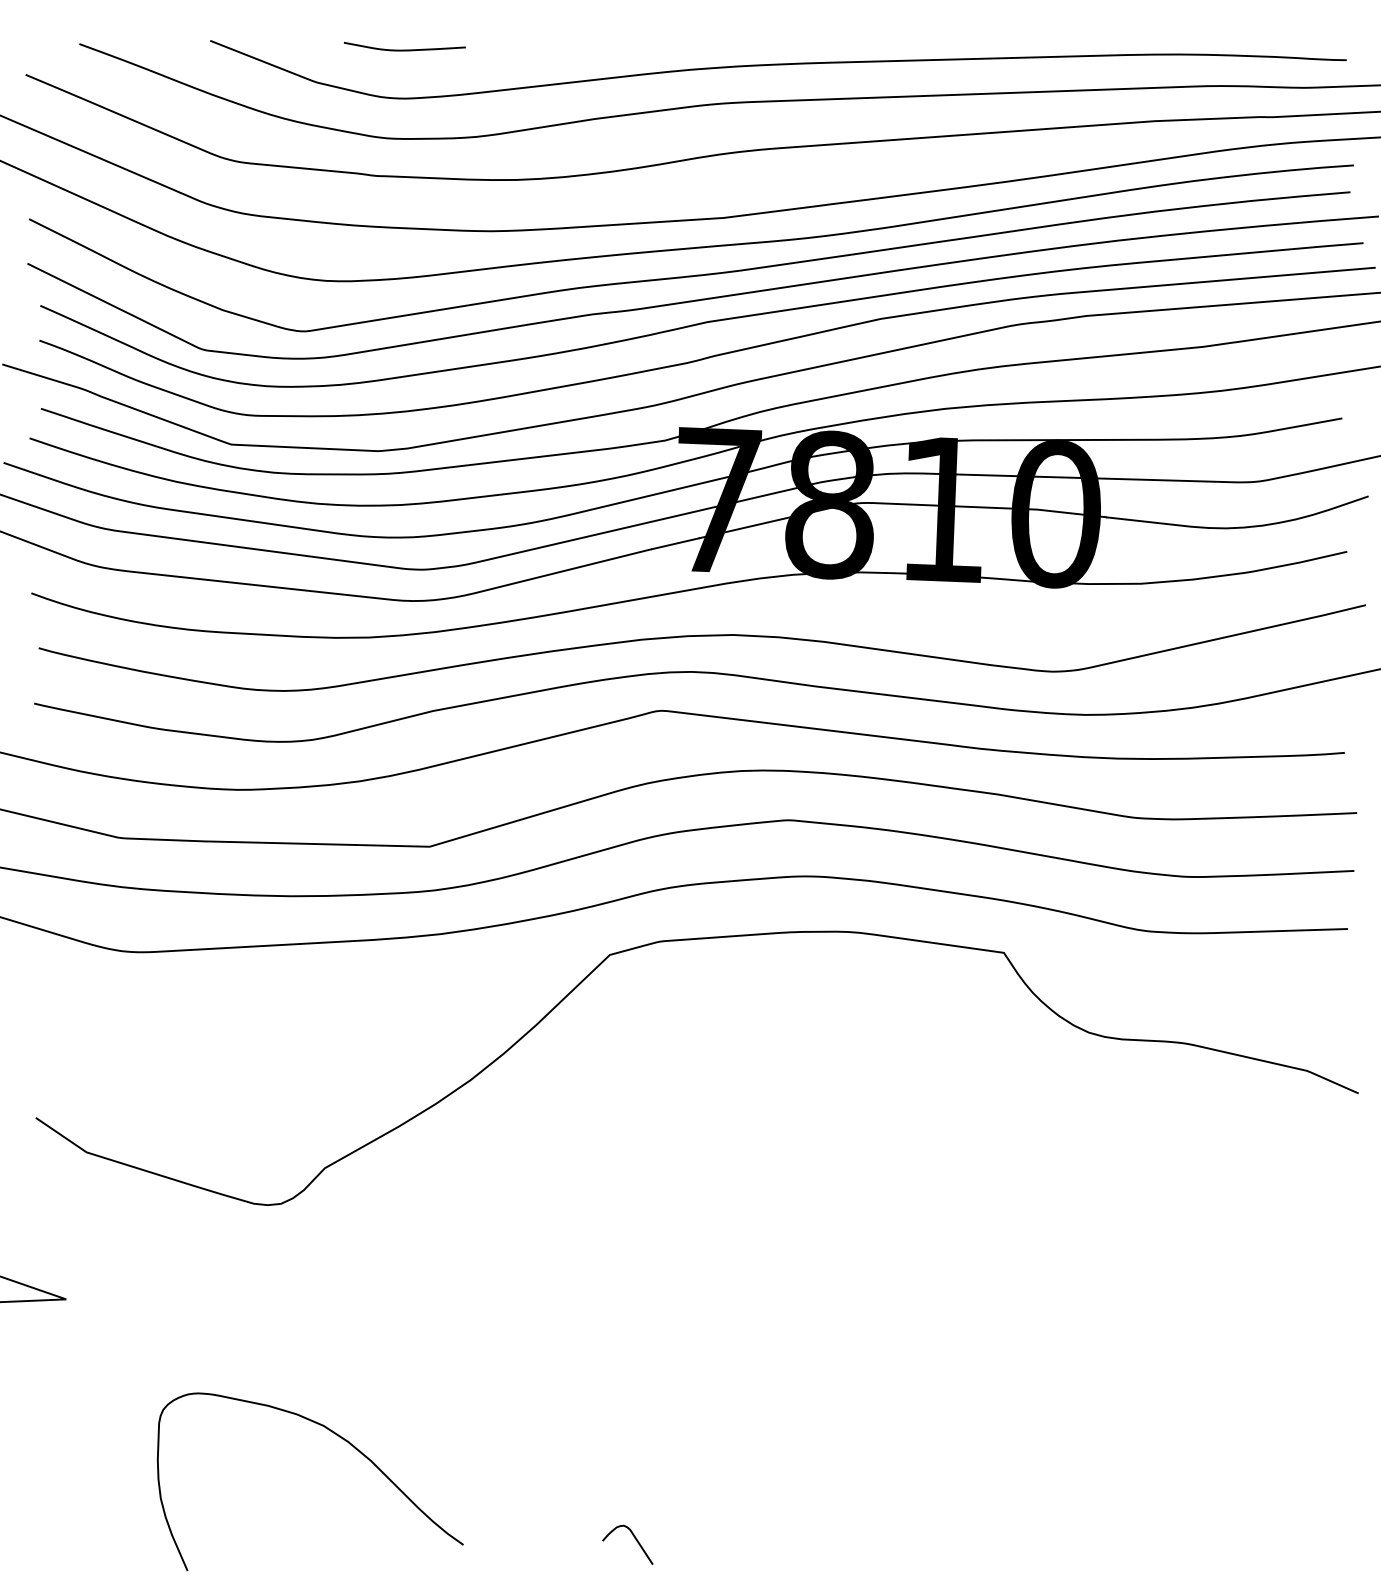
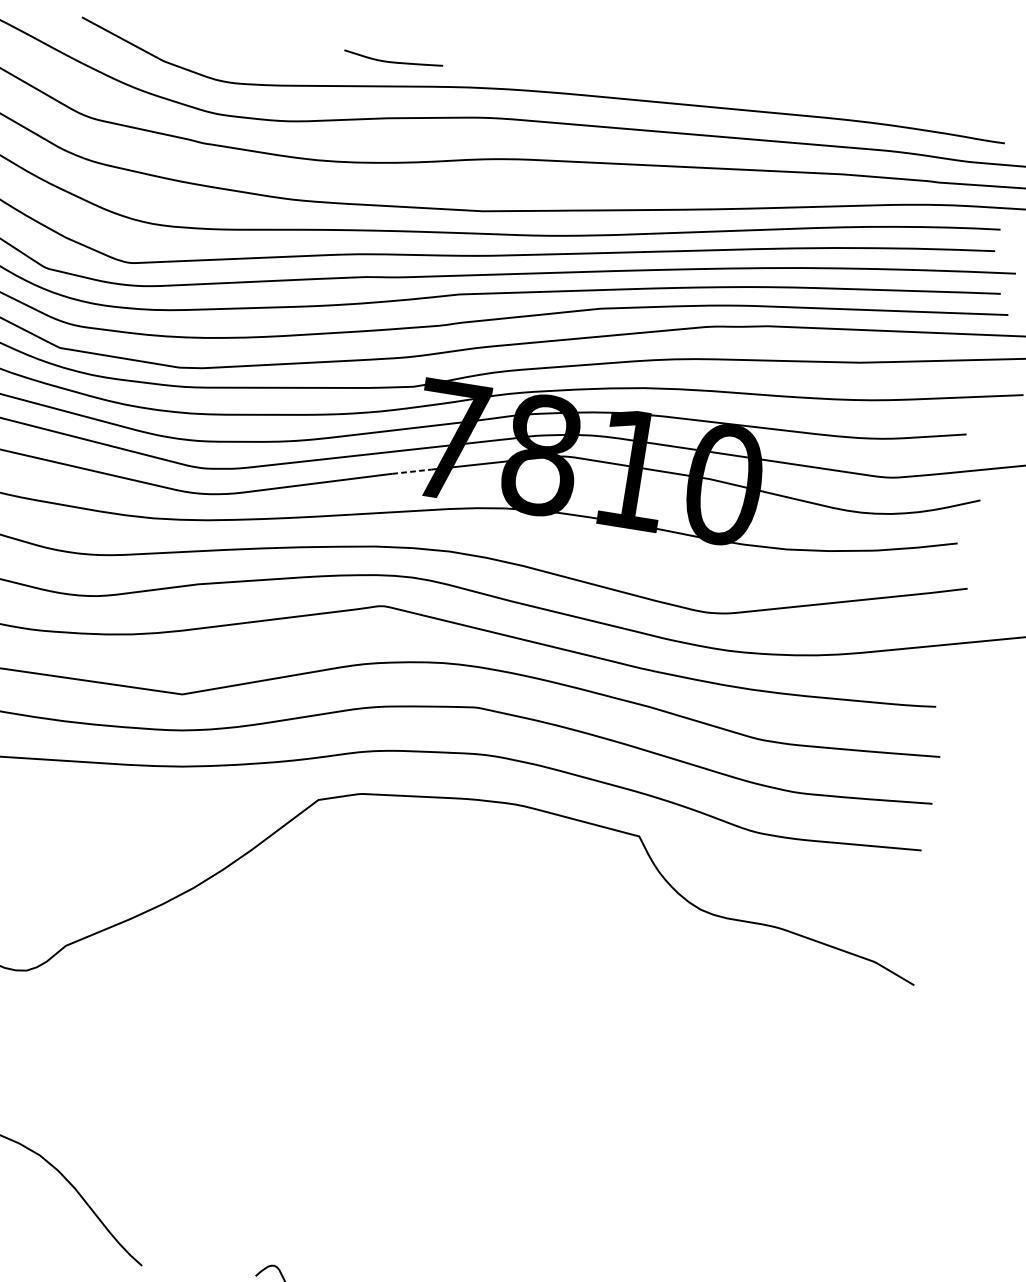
curve: (404, 49) -> (393, 61), moved
line: (675, 543) -> (411, 471), solid -> dashed

